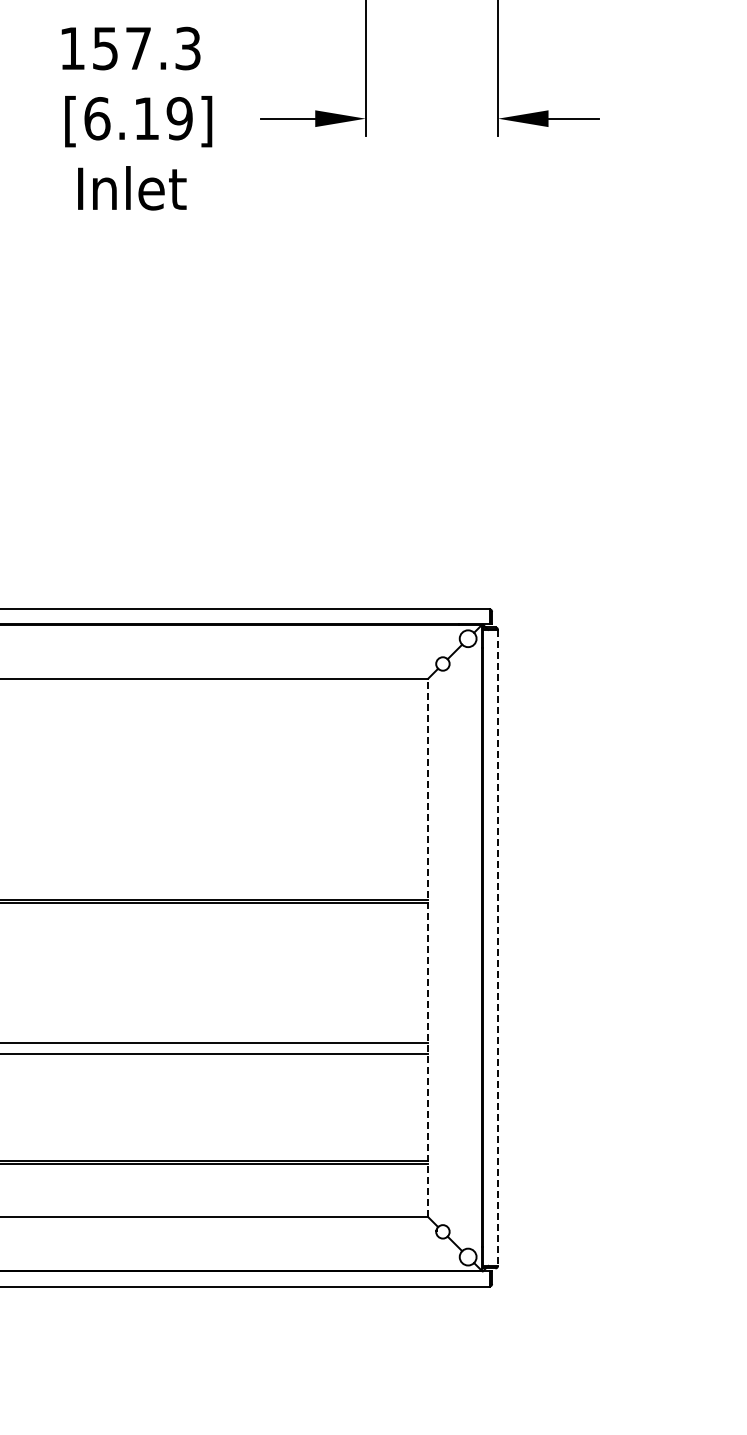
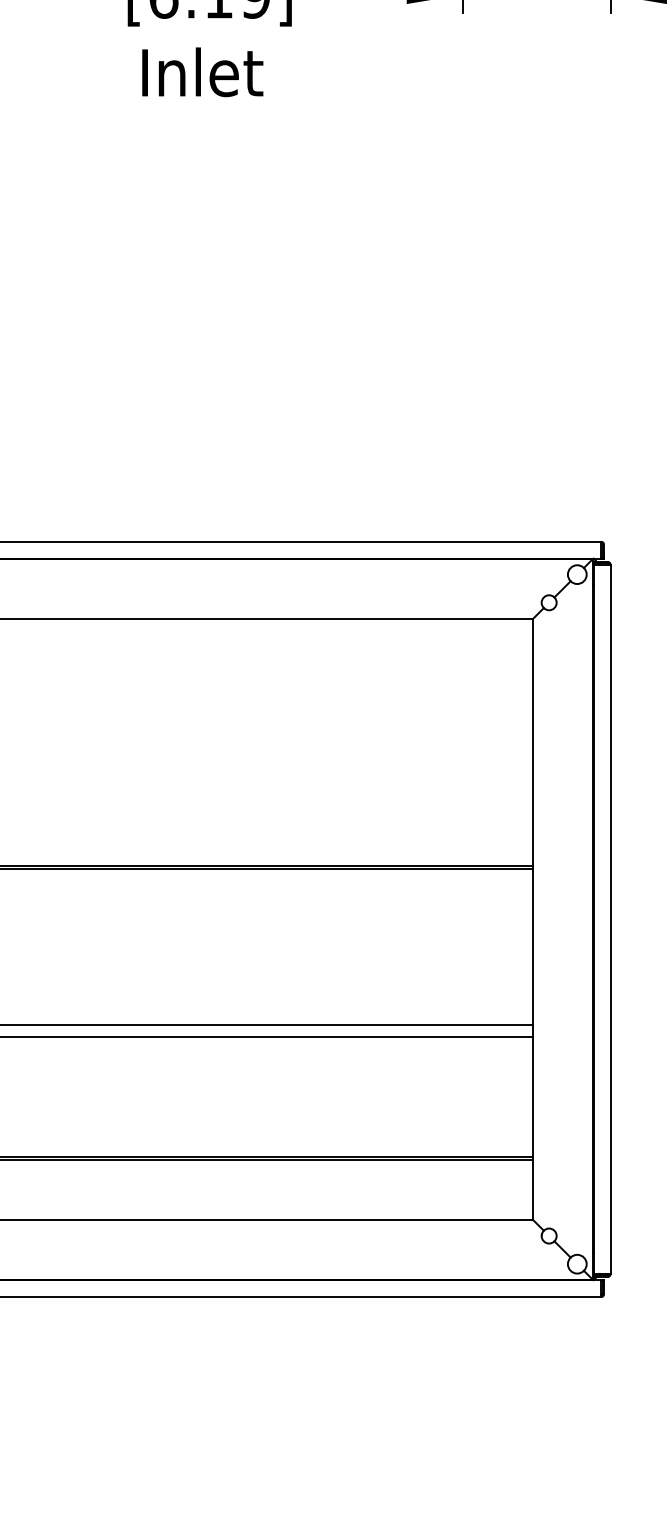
line: (428, 947) -> (533, 918), dashed -> solid
line: (498, 948) -> (611, 920), dashed -> solid

